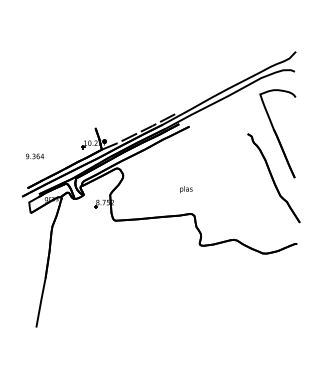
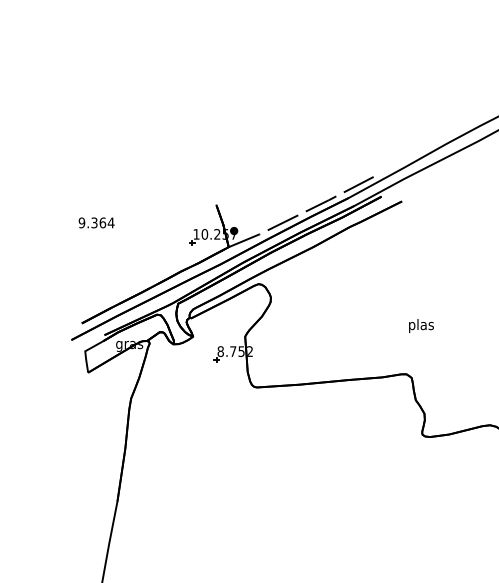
text: (34, 156) -> (95, 222), moved
text: (186, 189) -> (421, 325), moved

